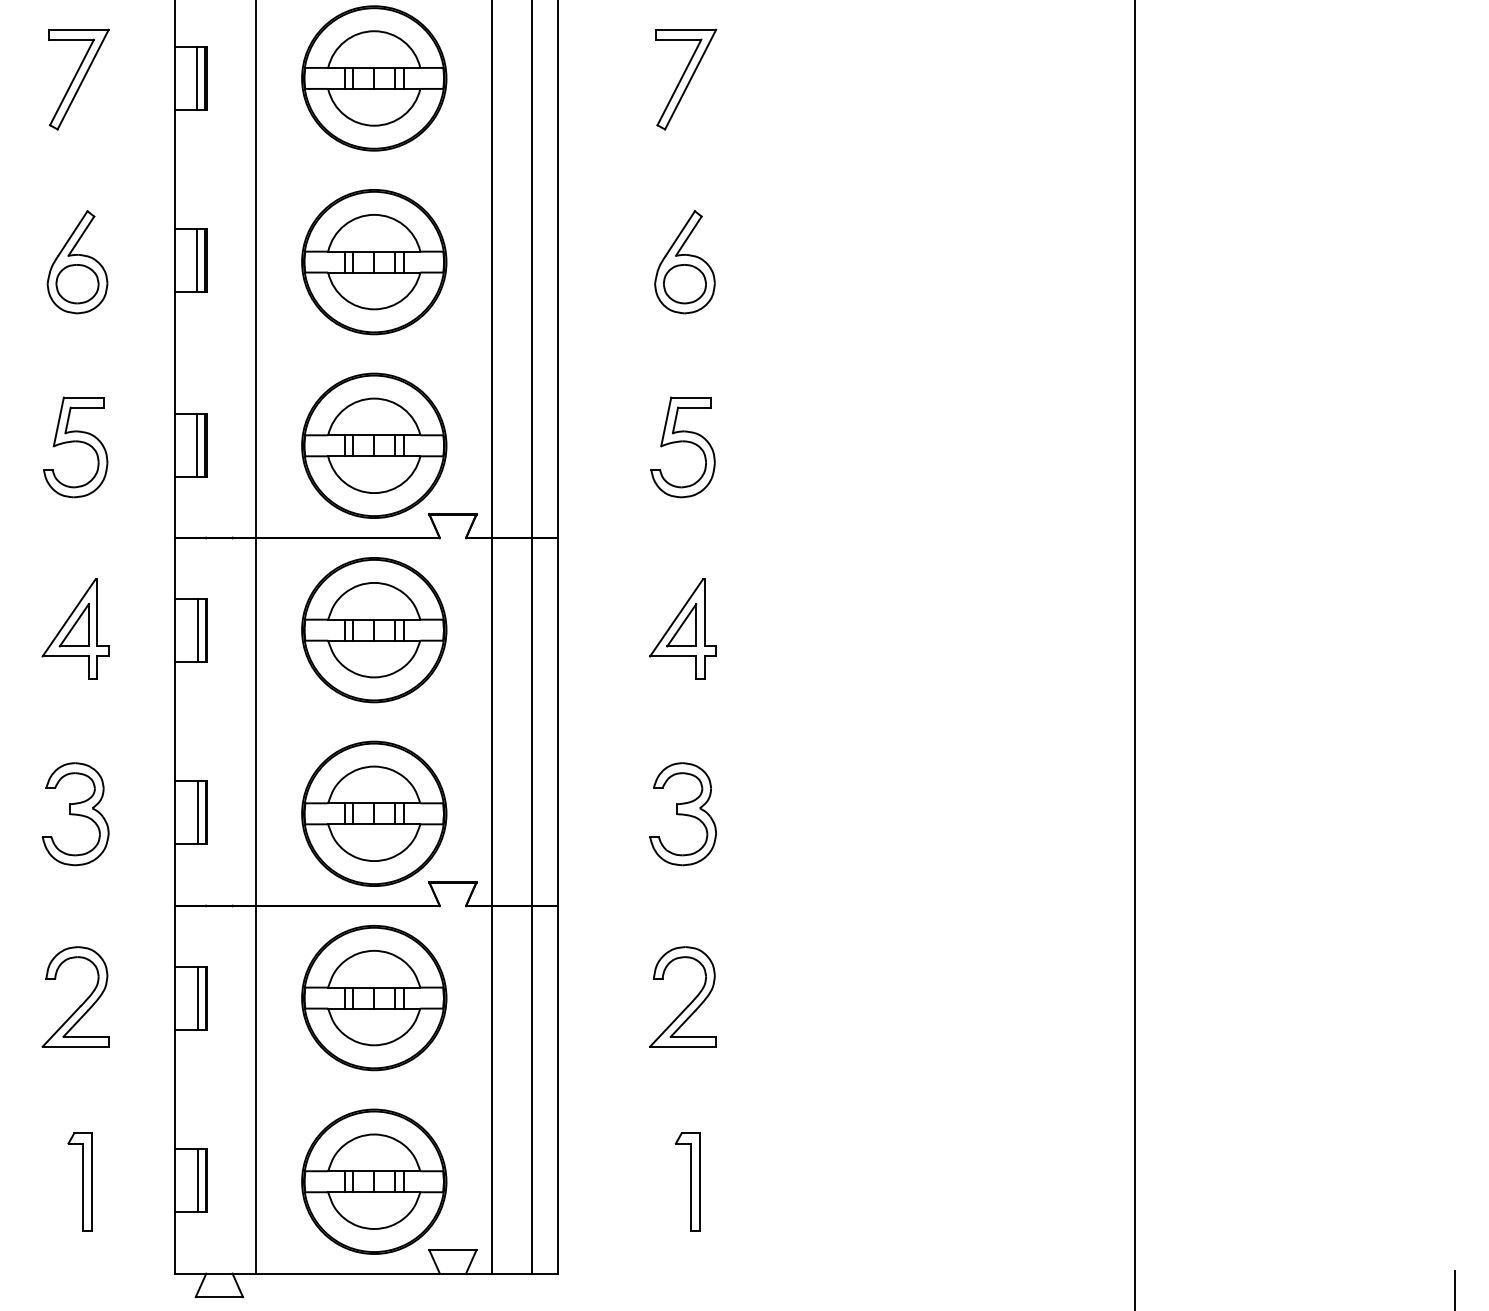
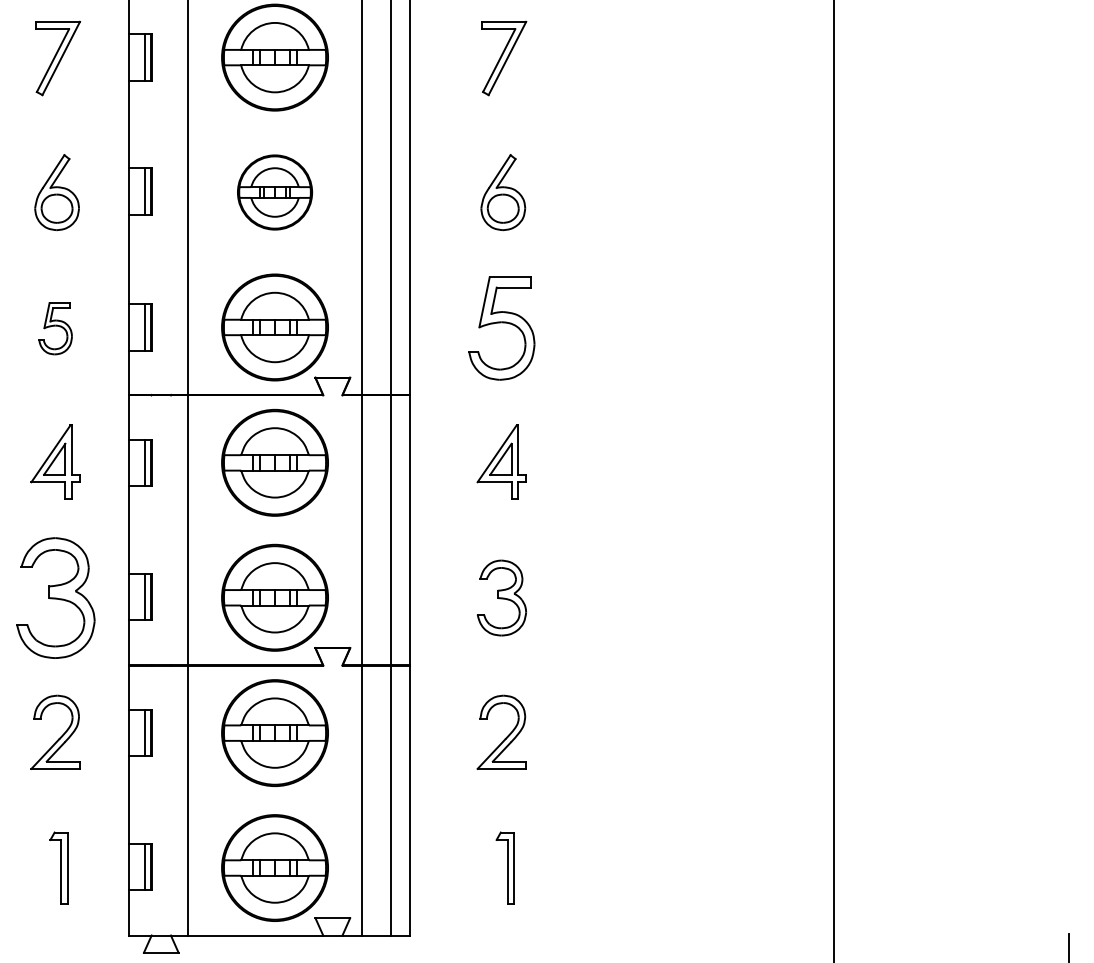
part: (373, 262) -> (274, 192), size x0.7
part: (75, 447) -> (55, 328), size x0.7
part: (682, 447) -> (501, 328), size x1.4
part: (75, 813) -> (55, 597), size x1.6

